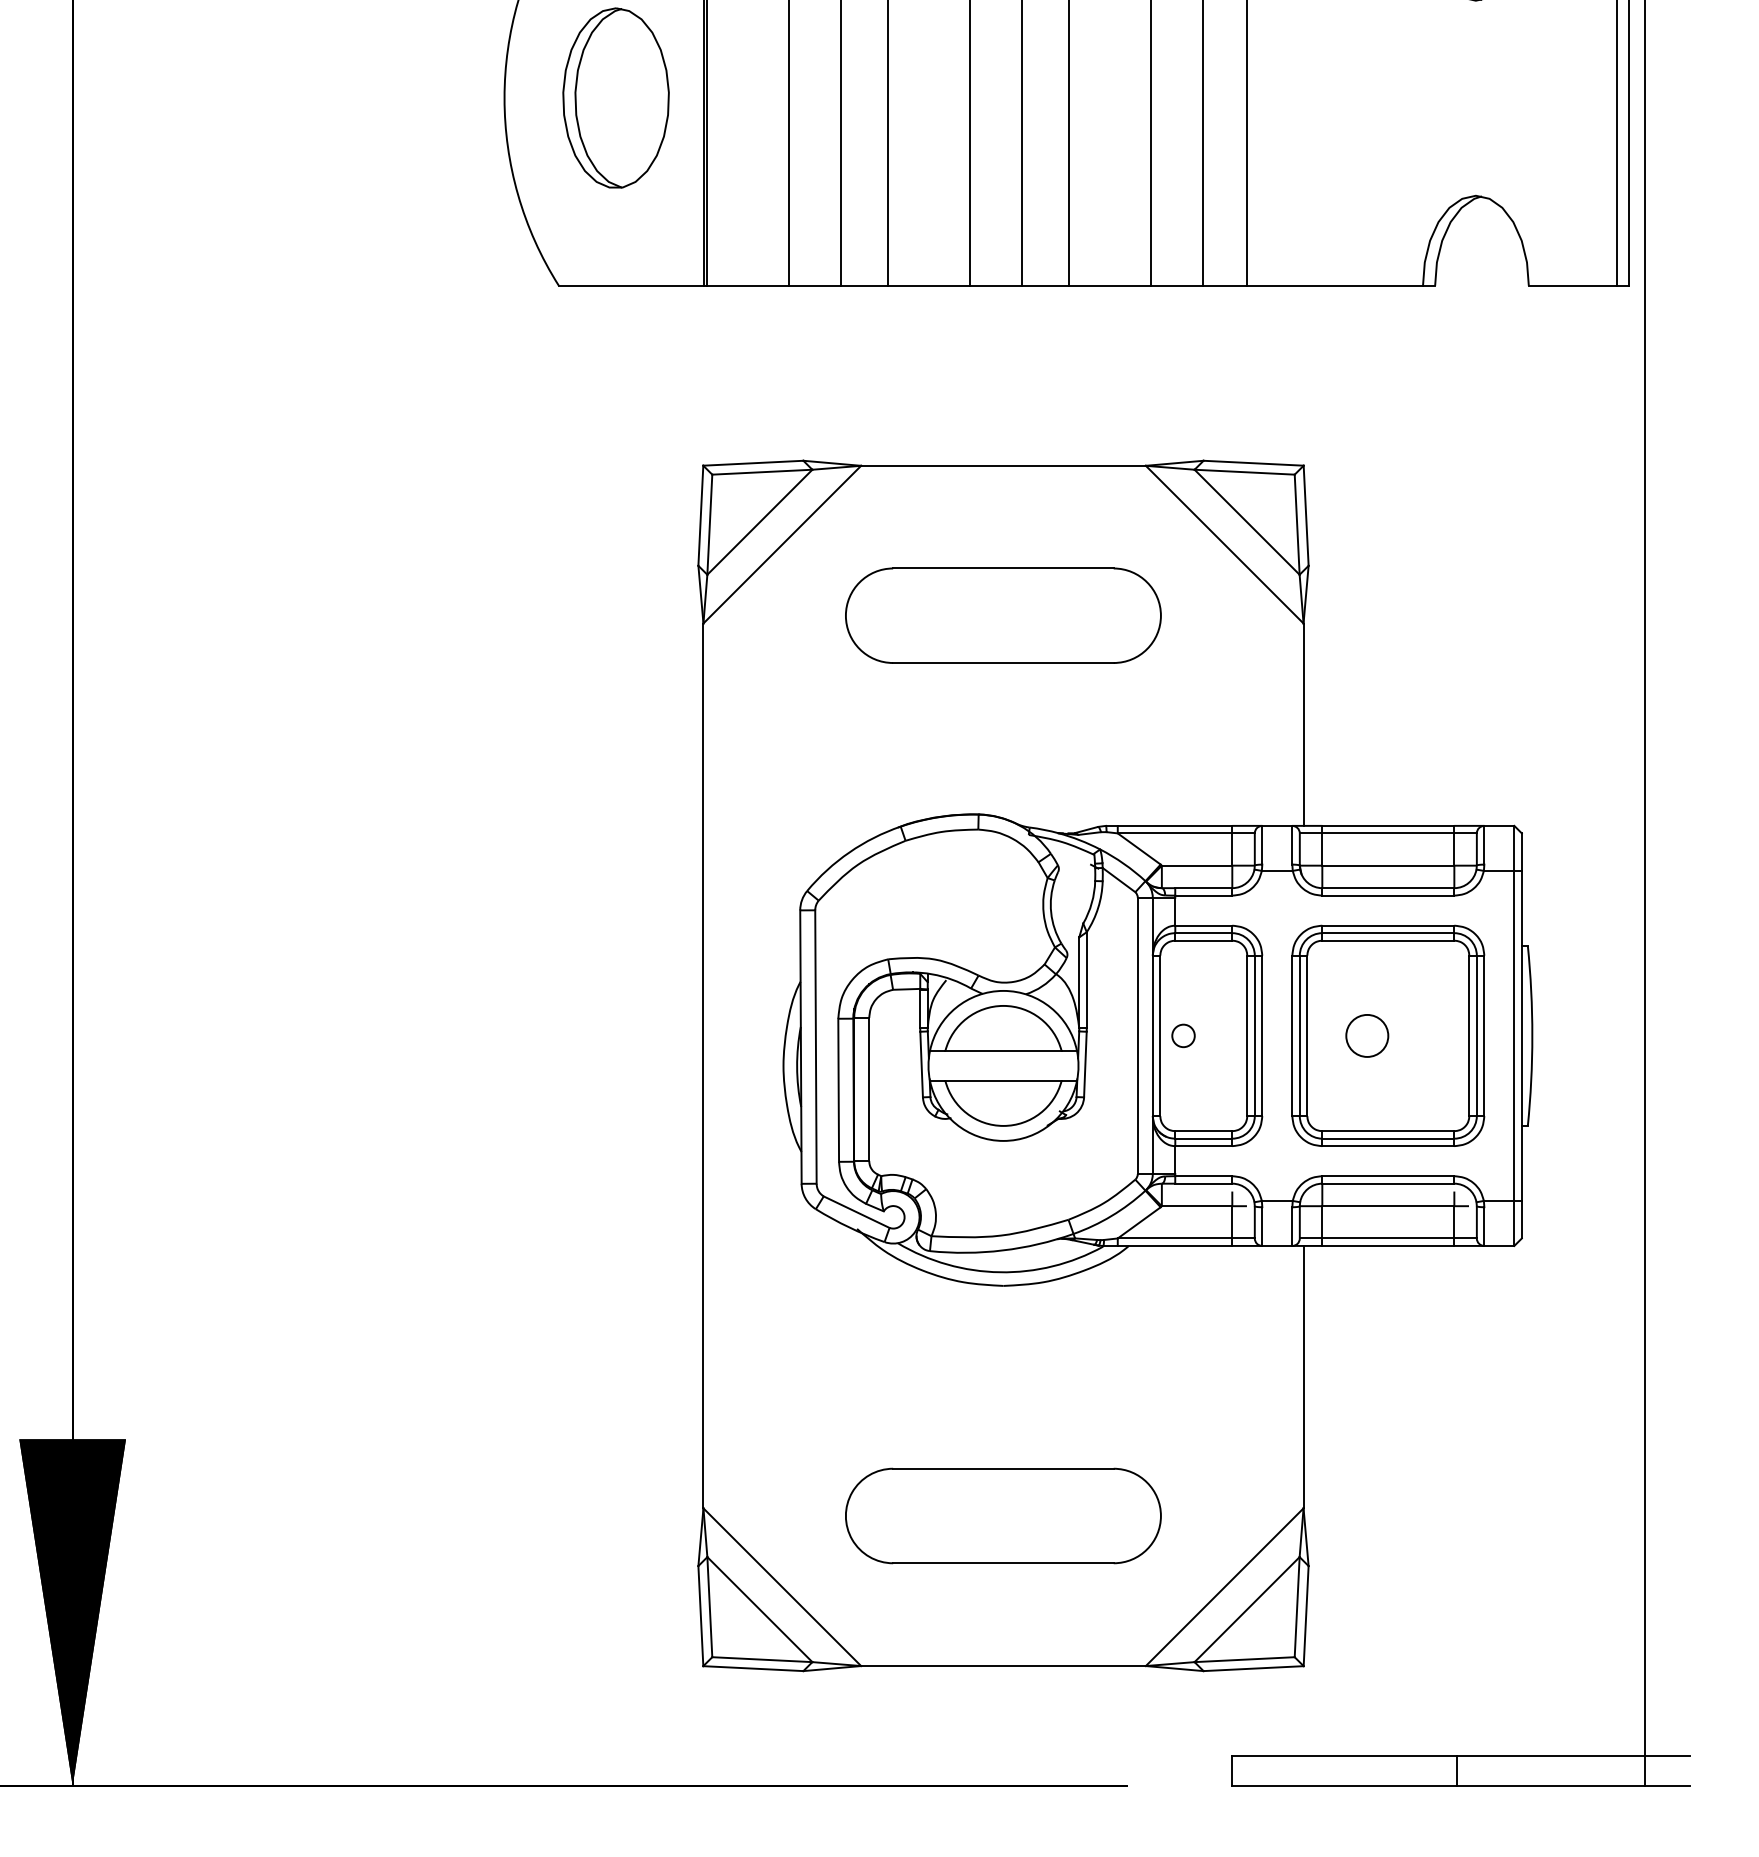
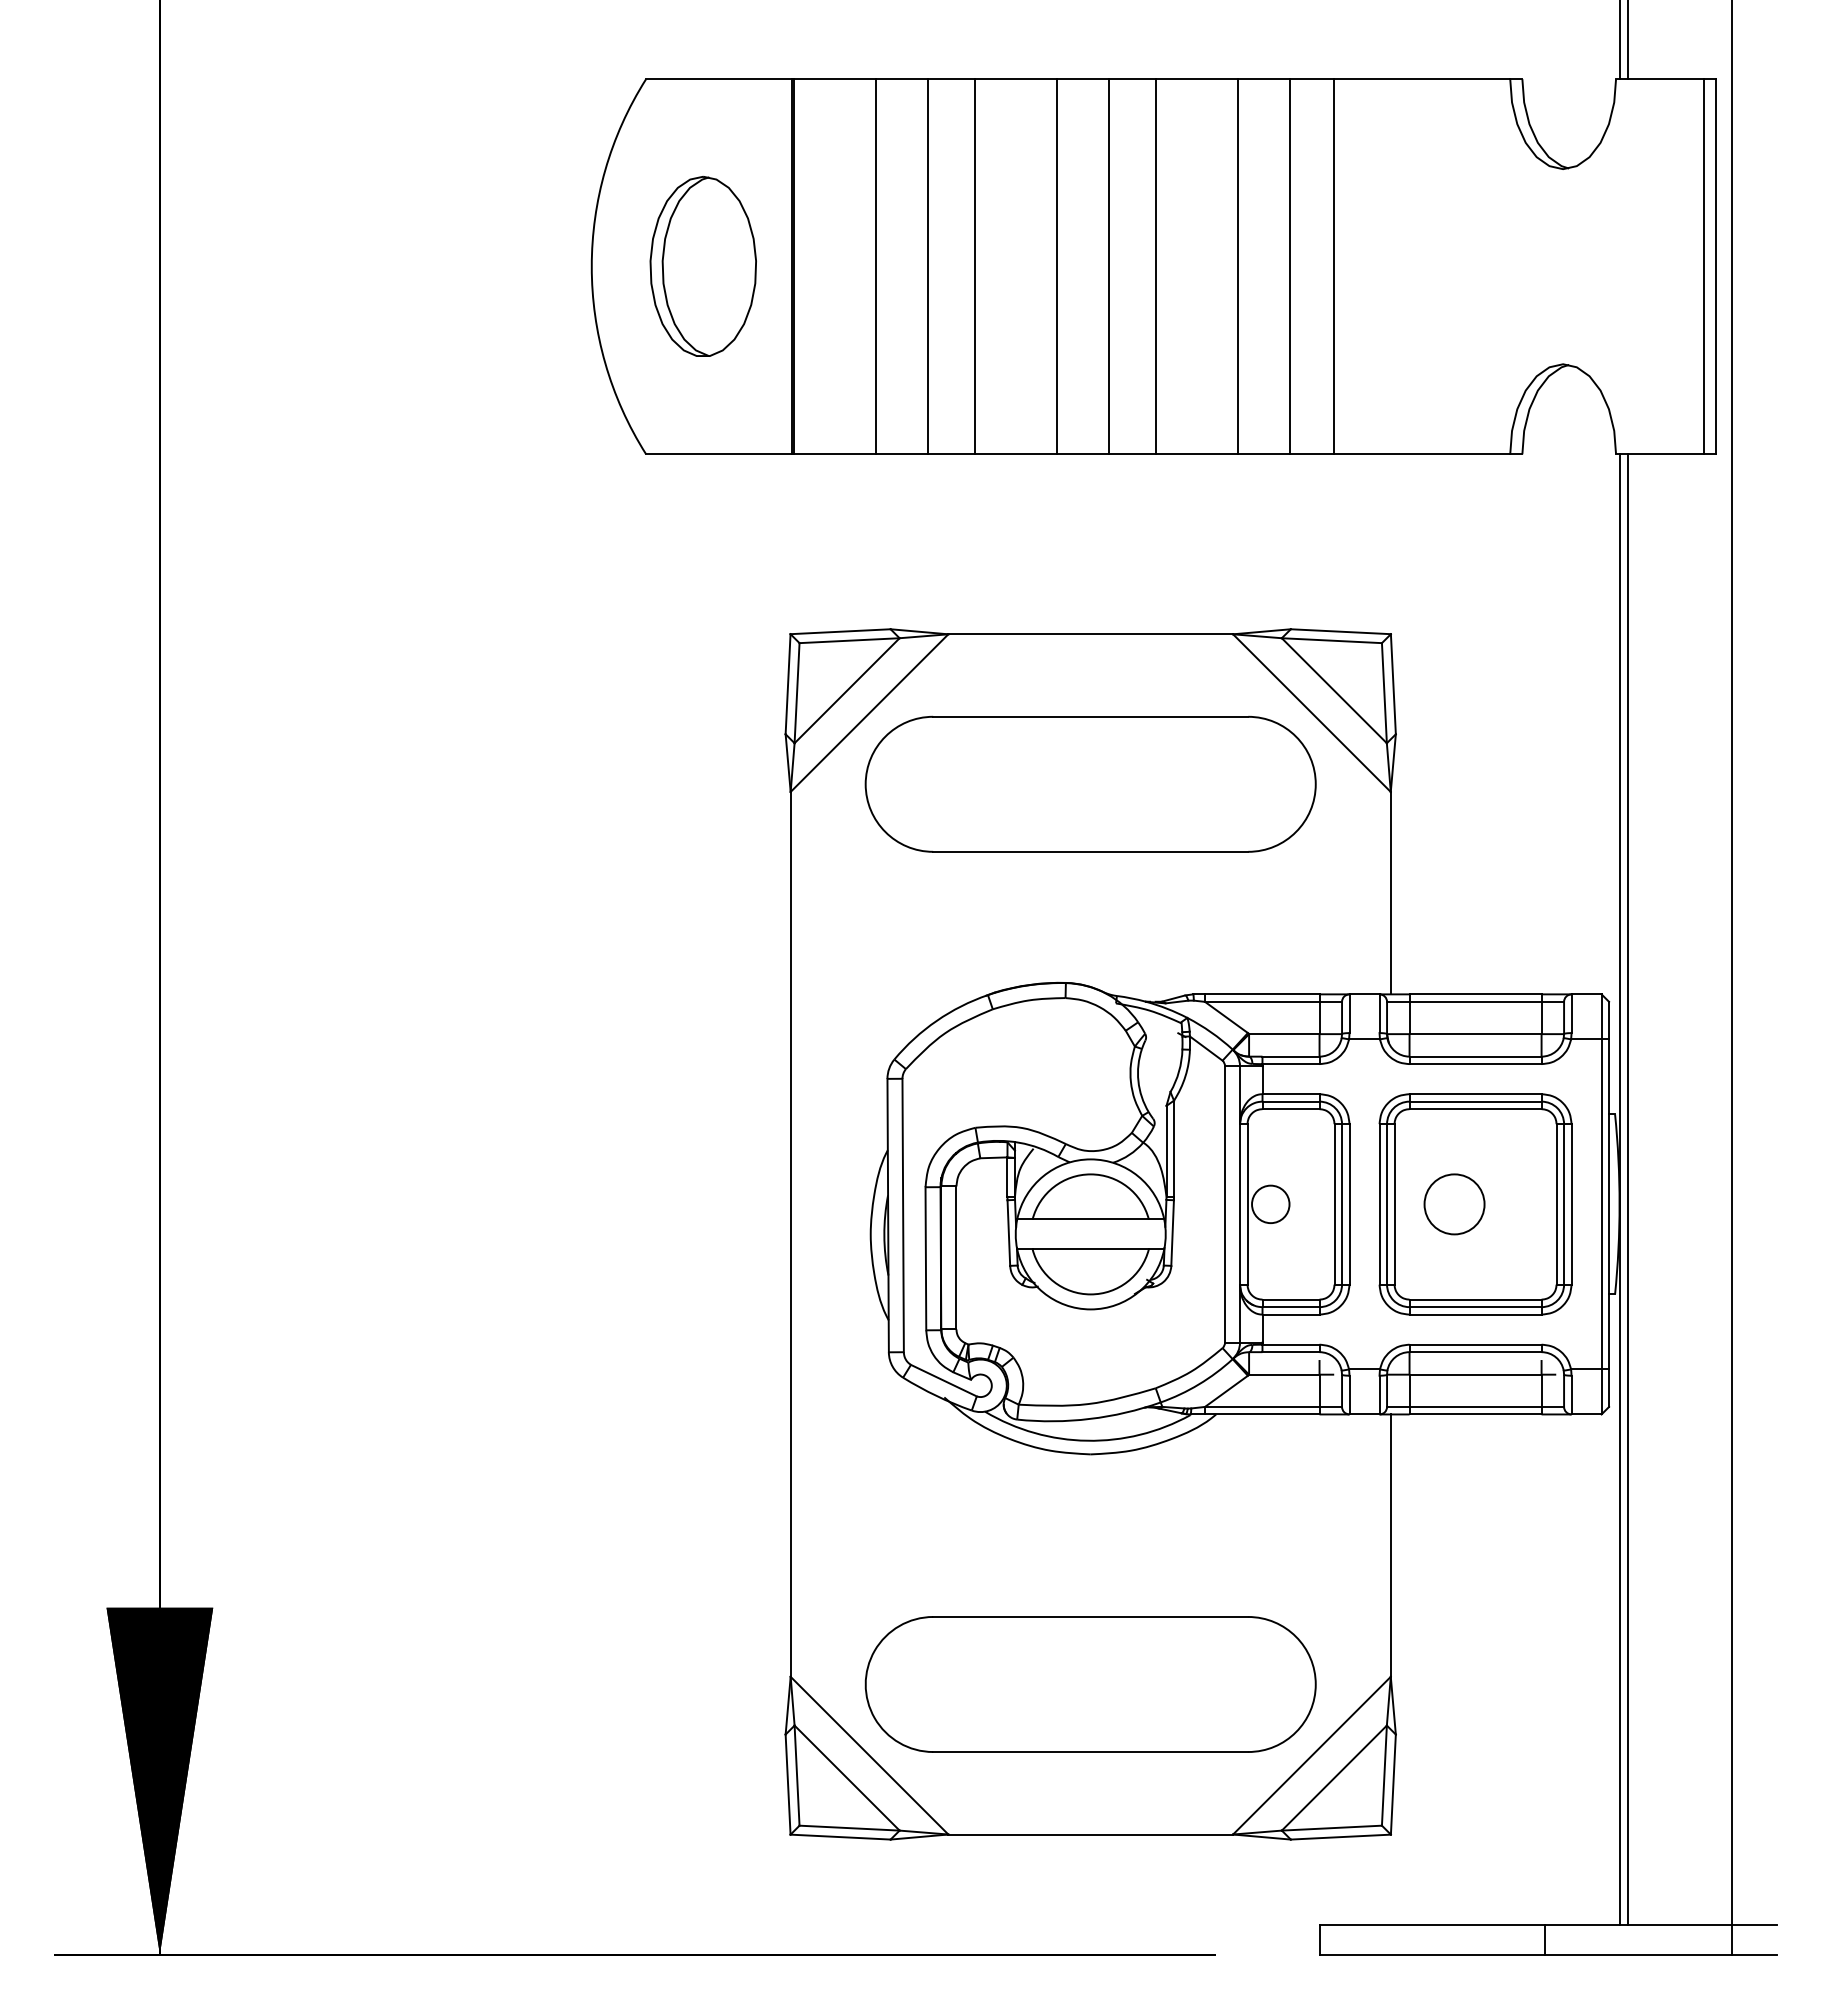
part: (1003, 615) -> (1090, 783), size x1.43
line: (1532, 1021) -> (1619, 1189), added
line: (1541, 1021) -> (1628, 1189), added
circle: (1183, 1036) -> (1270, 1204), size x1.67
circle: (1367, 1036) -> (1454, 1204), size x1.43
part: (1003, 1516) -> (1090, 1684), size x1.43

